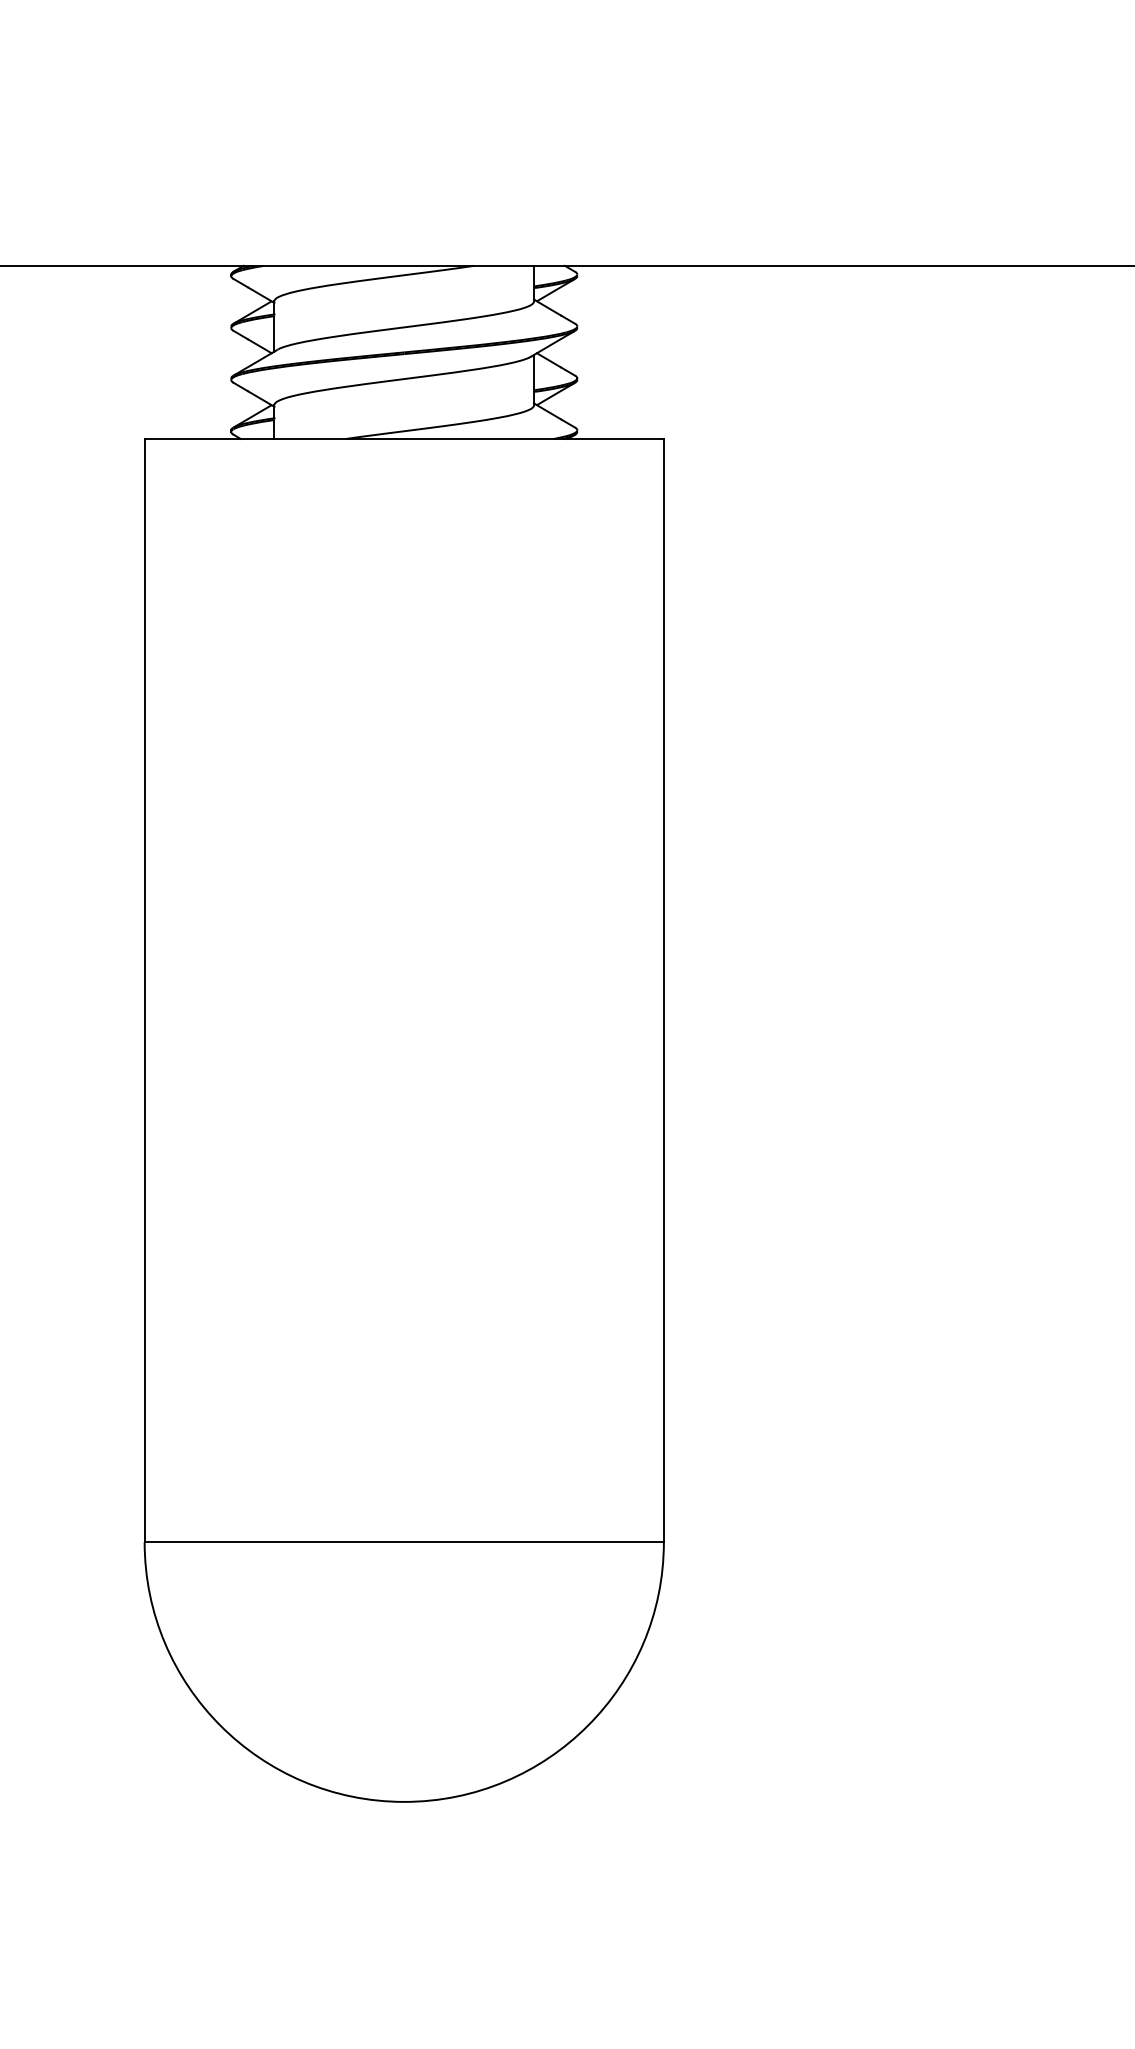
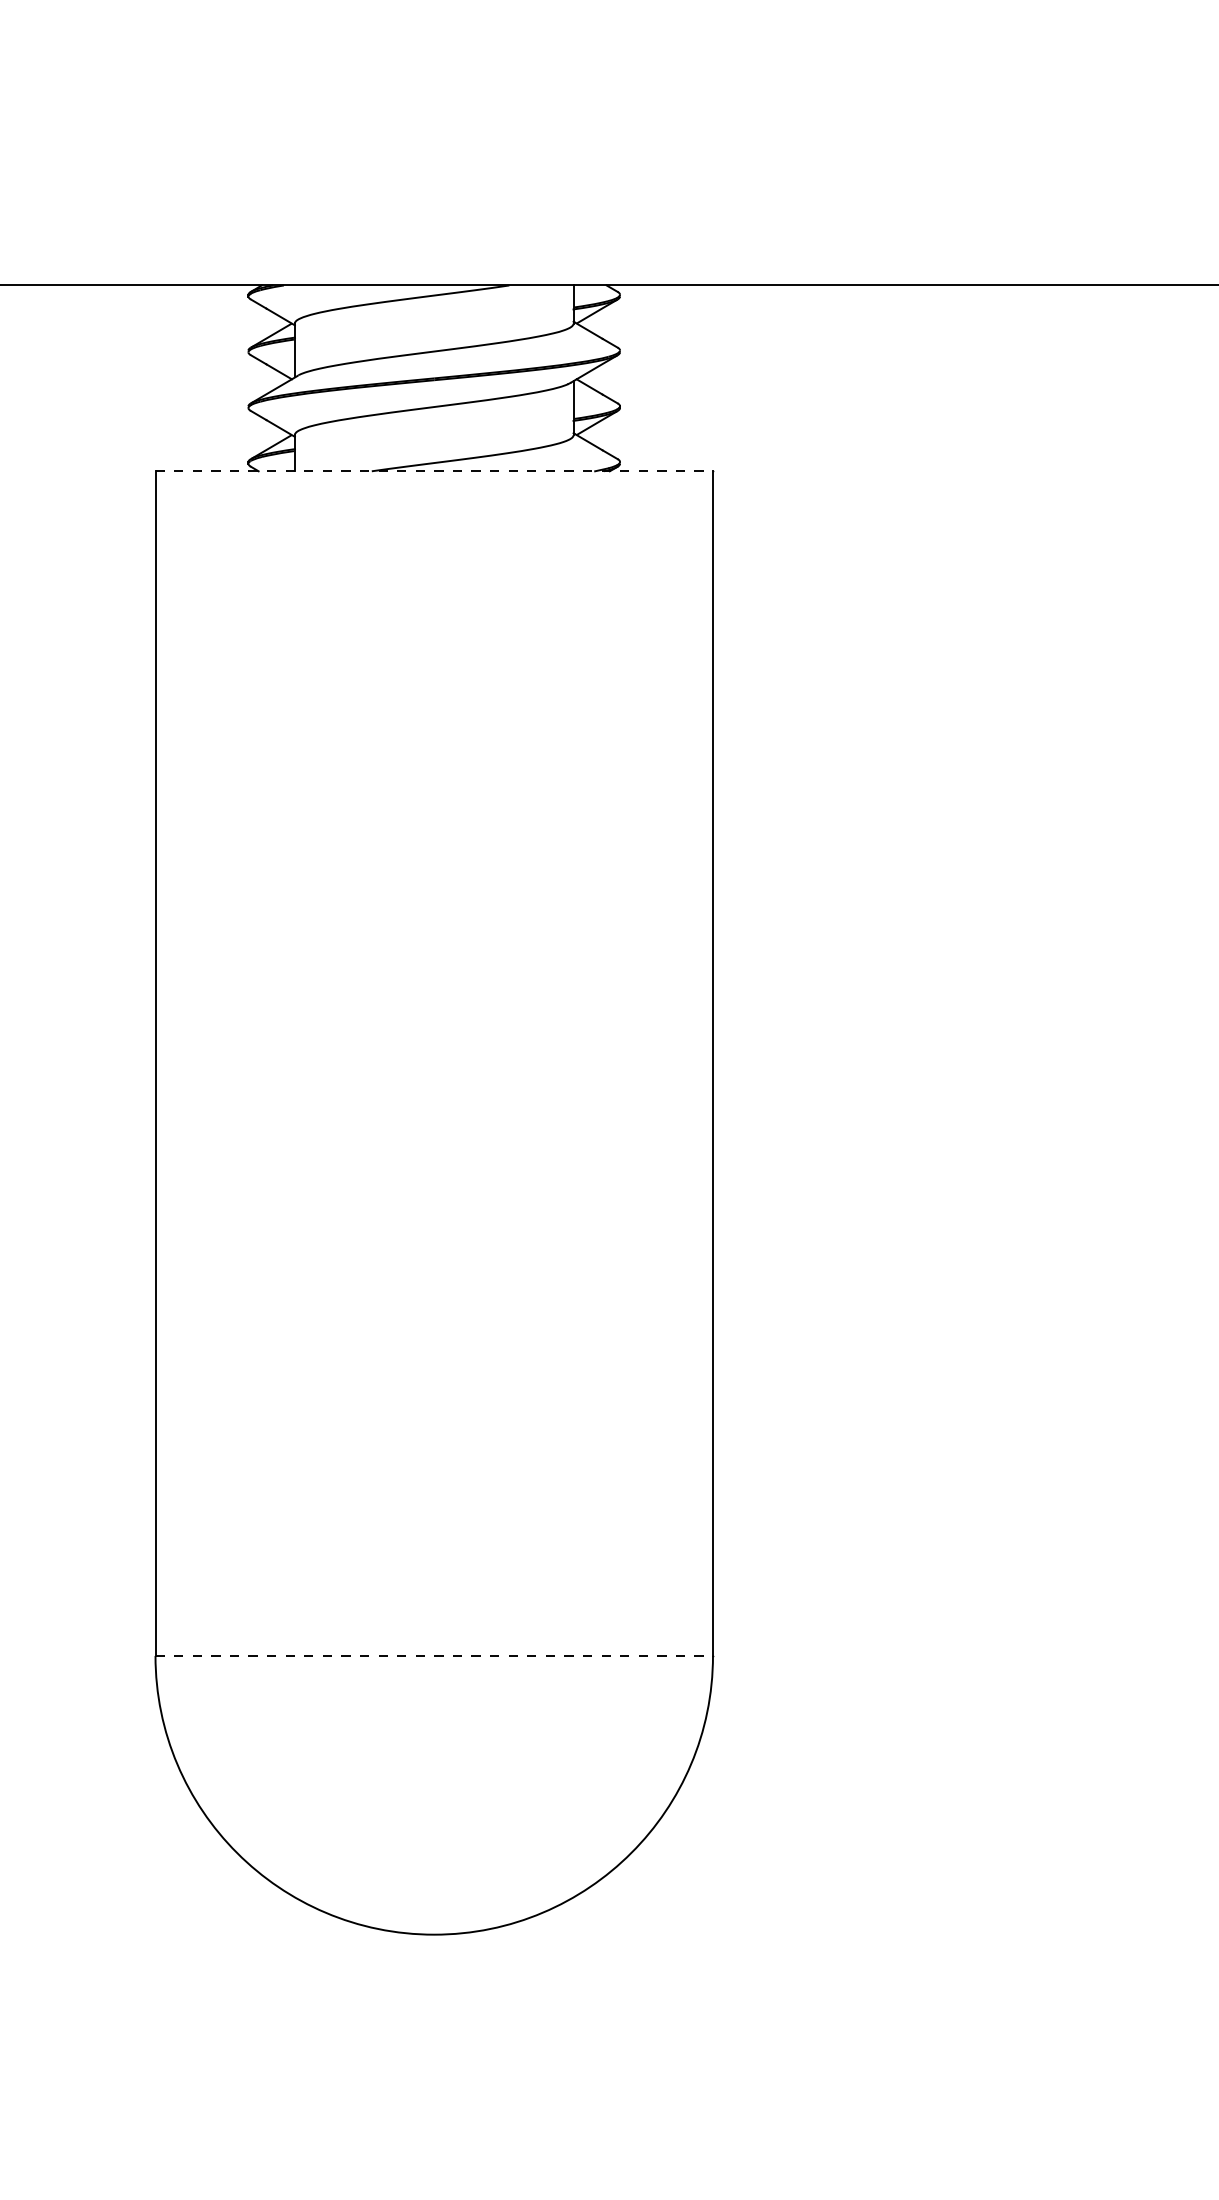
line: (404, 439) -> (434, 471), solid -> dashed
line: (404, 1541) -> (434, 1655), solid -> dashed

